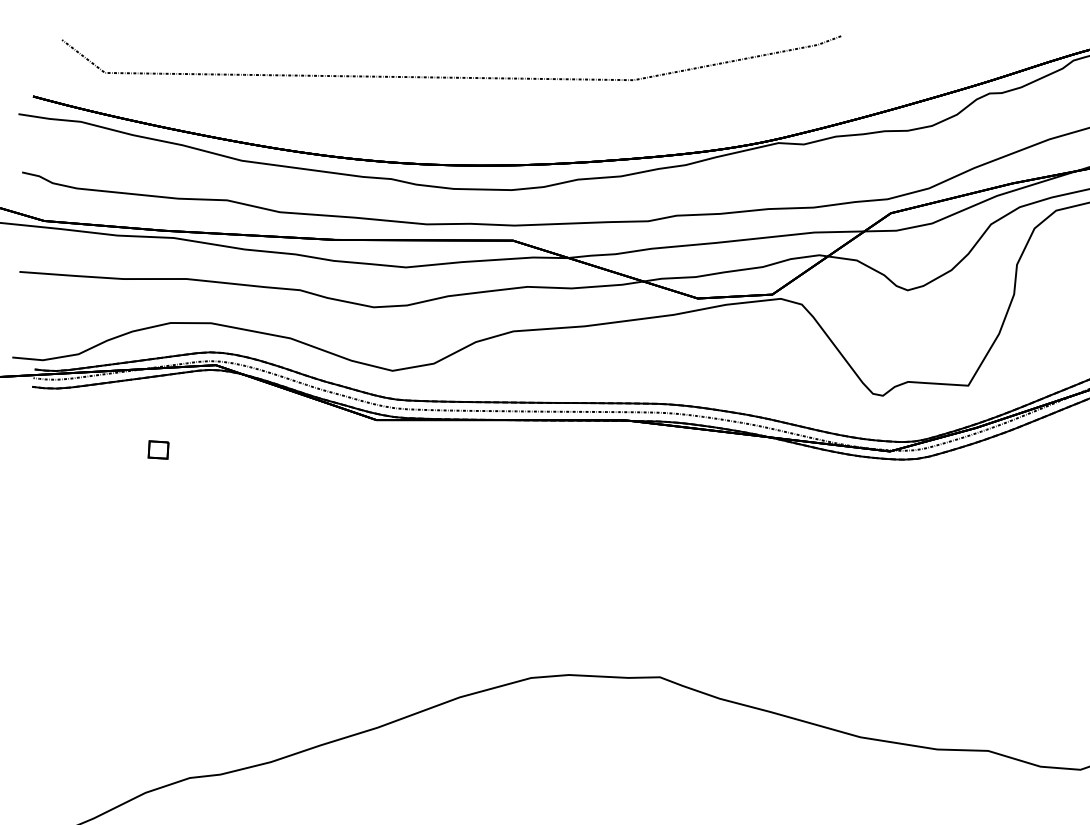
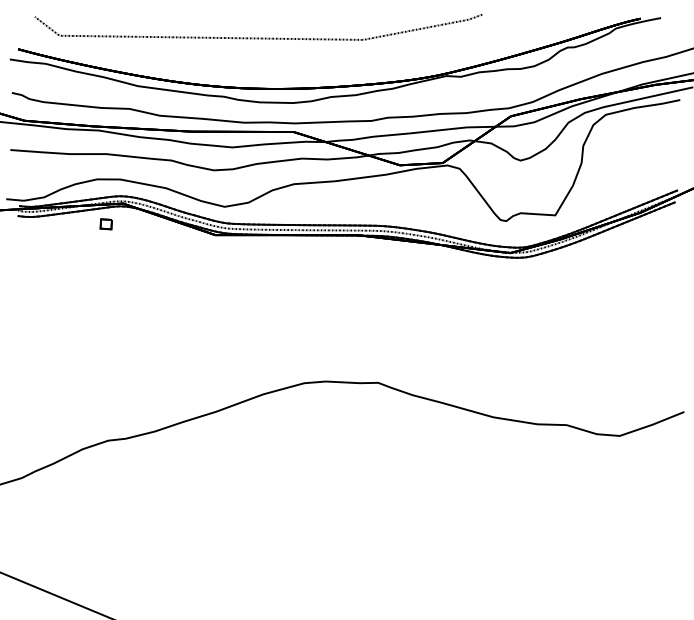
part: (157, 450) -> (105, 224), moved

